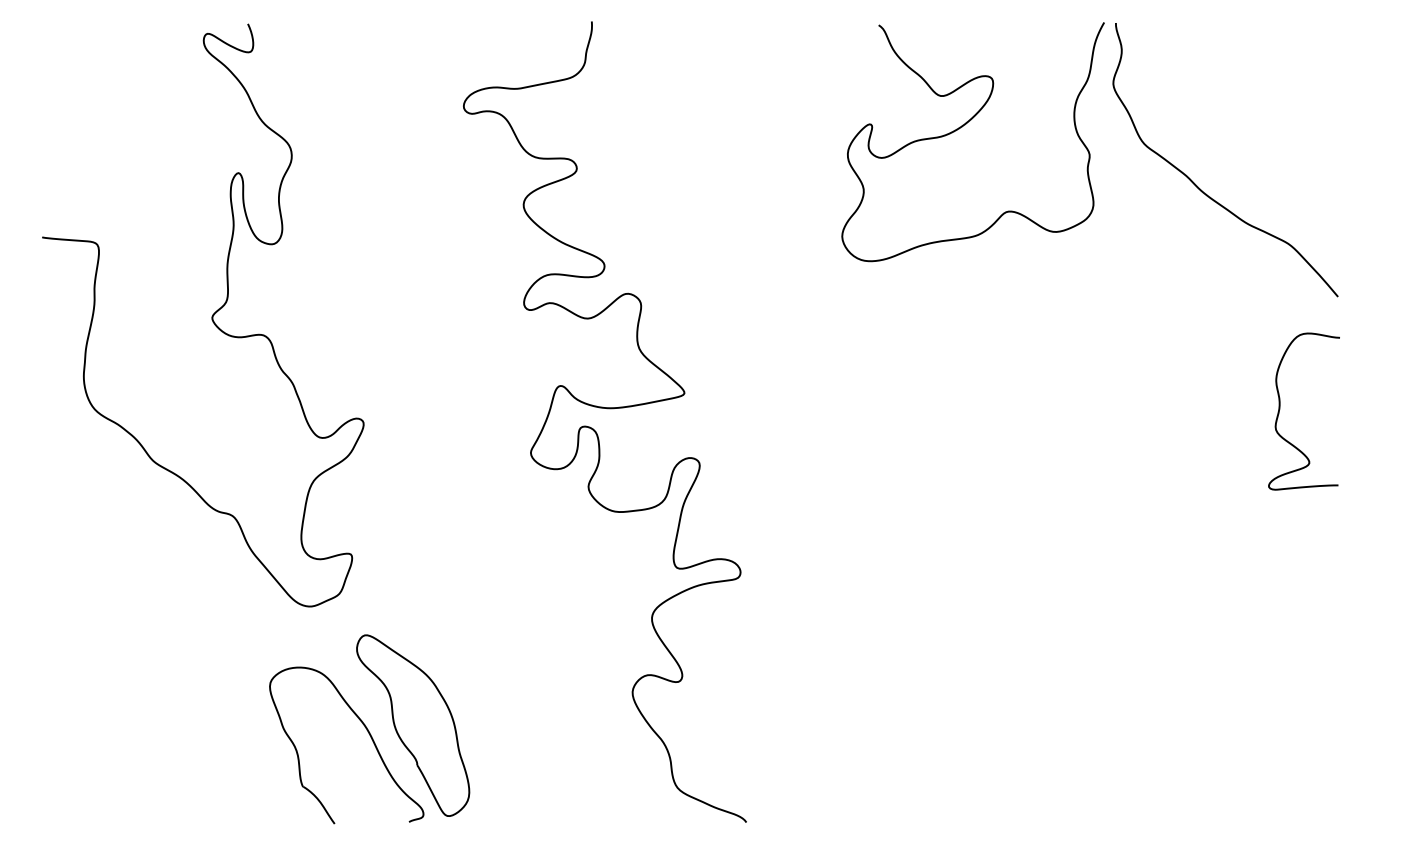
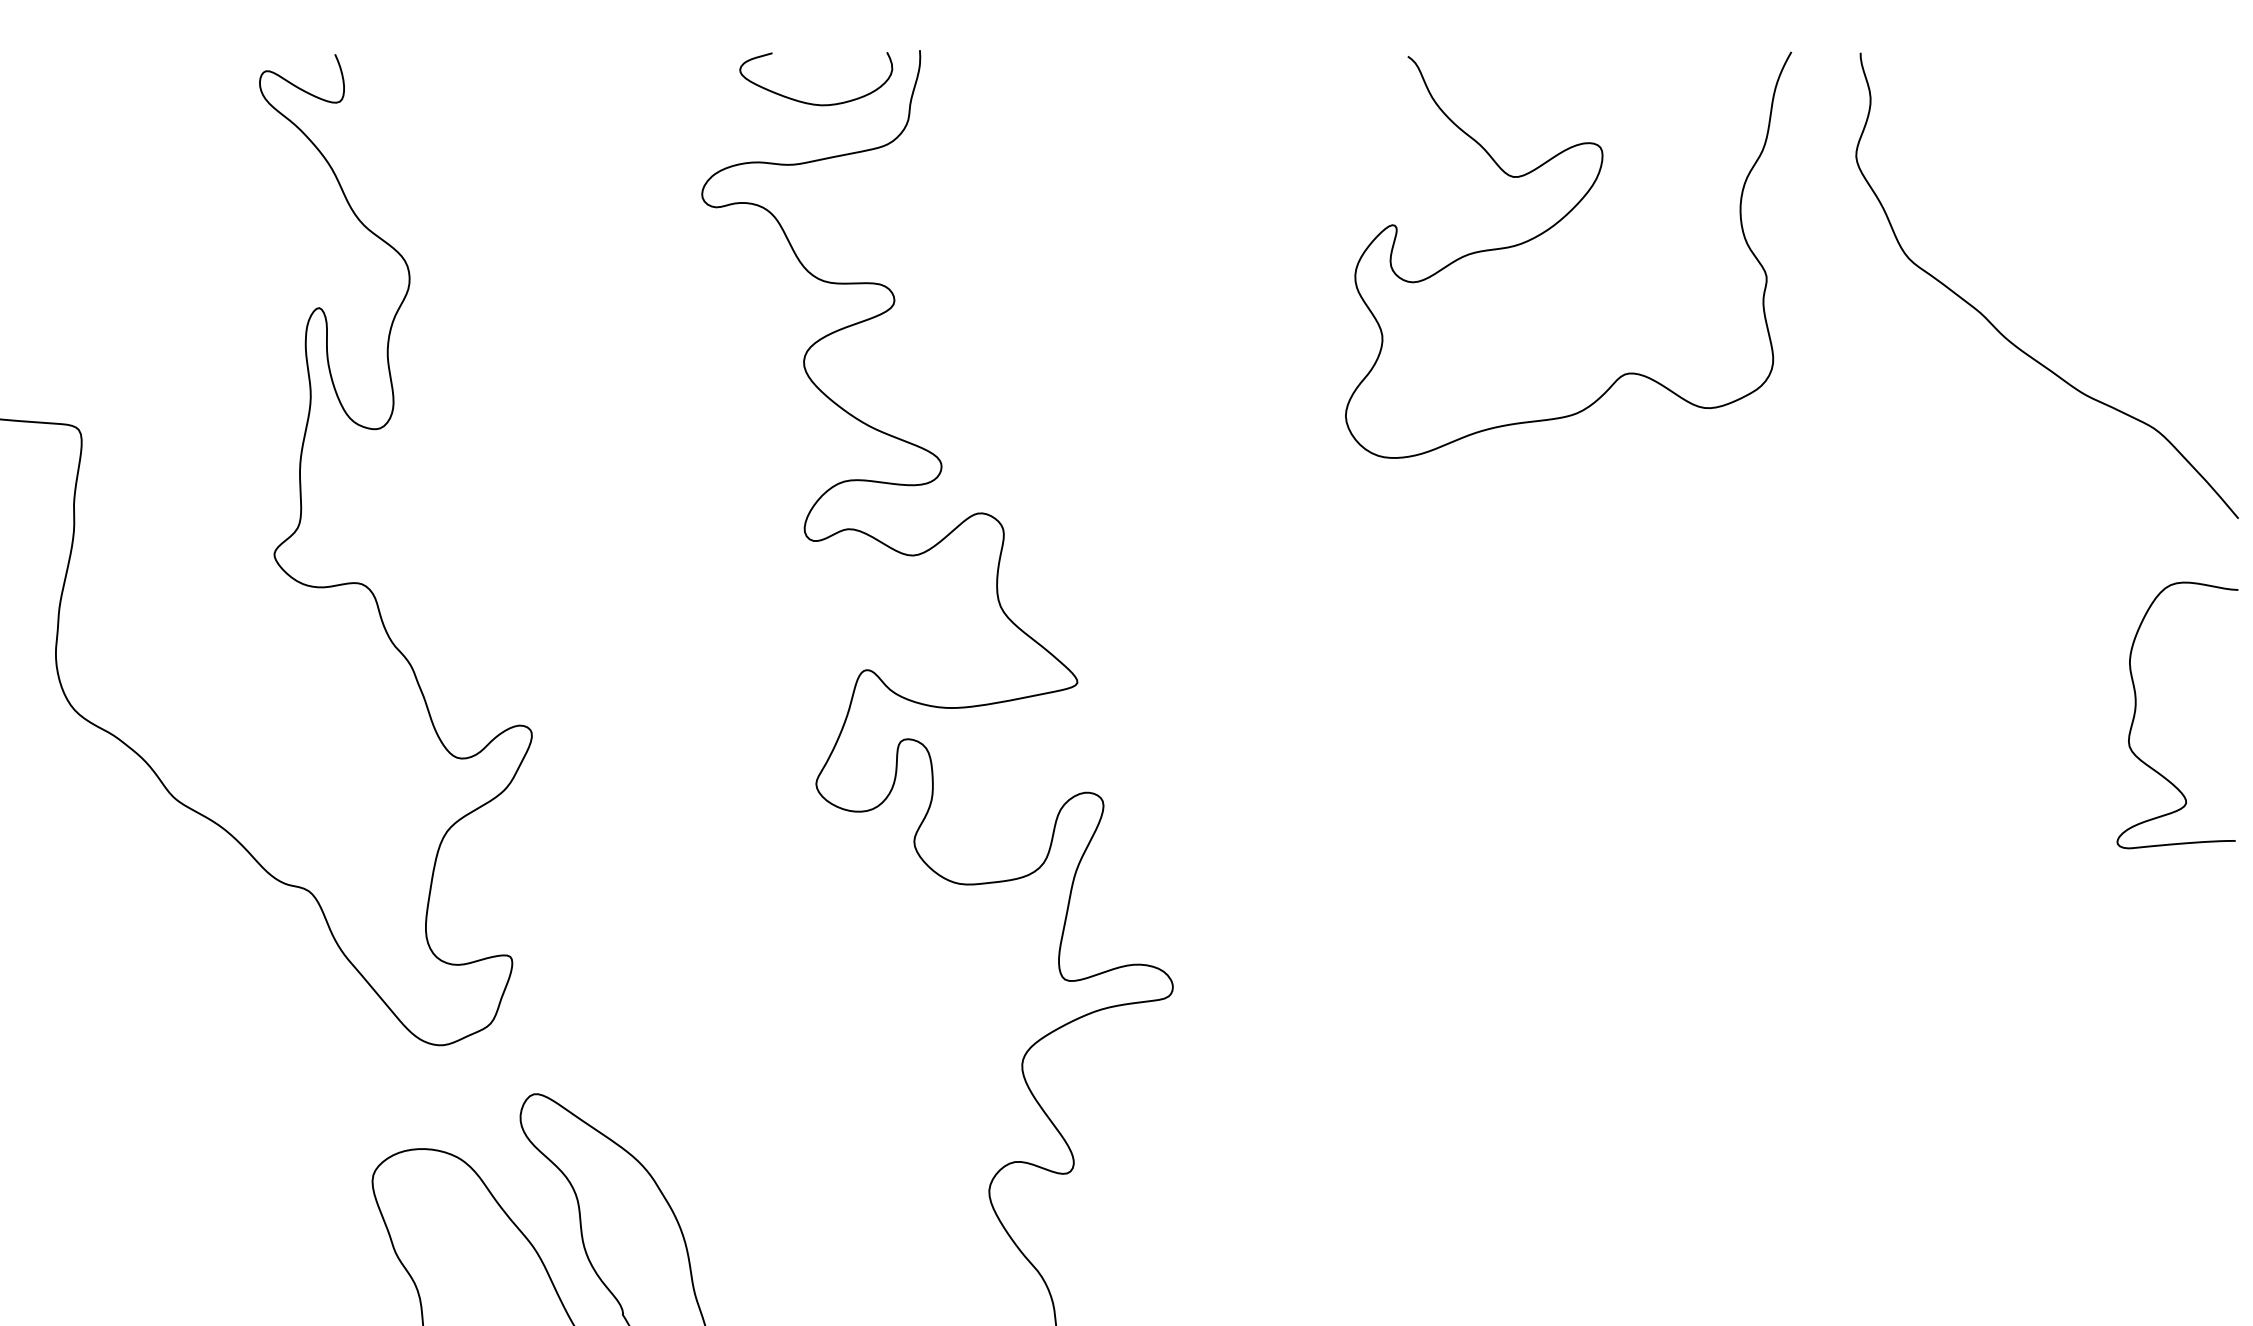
curve: (525, 51) -> (807, 101), added
curve: (1198, 186) -> (2001, 330), moved
curve: (1280, 409) -> (2137, 711), moved

